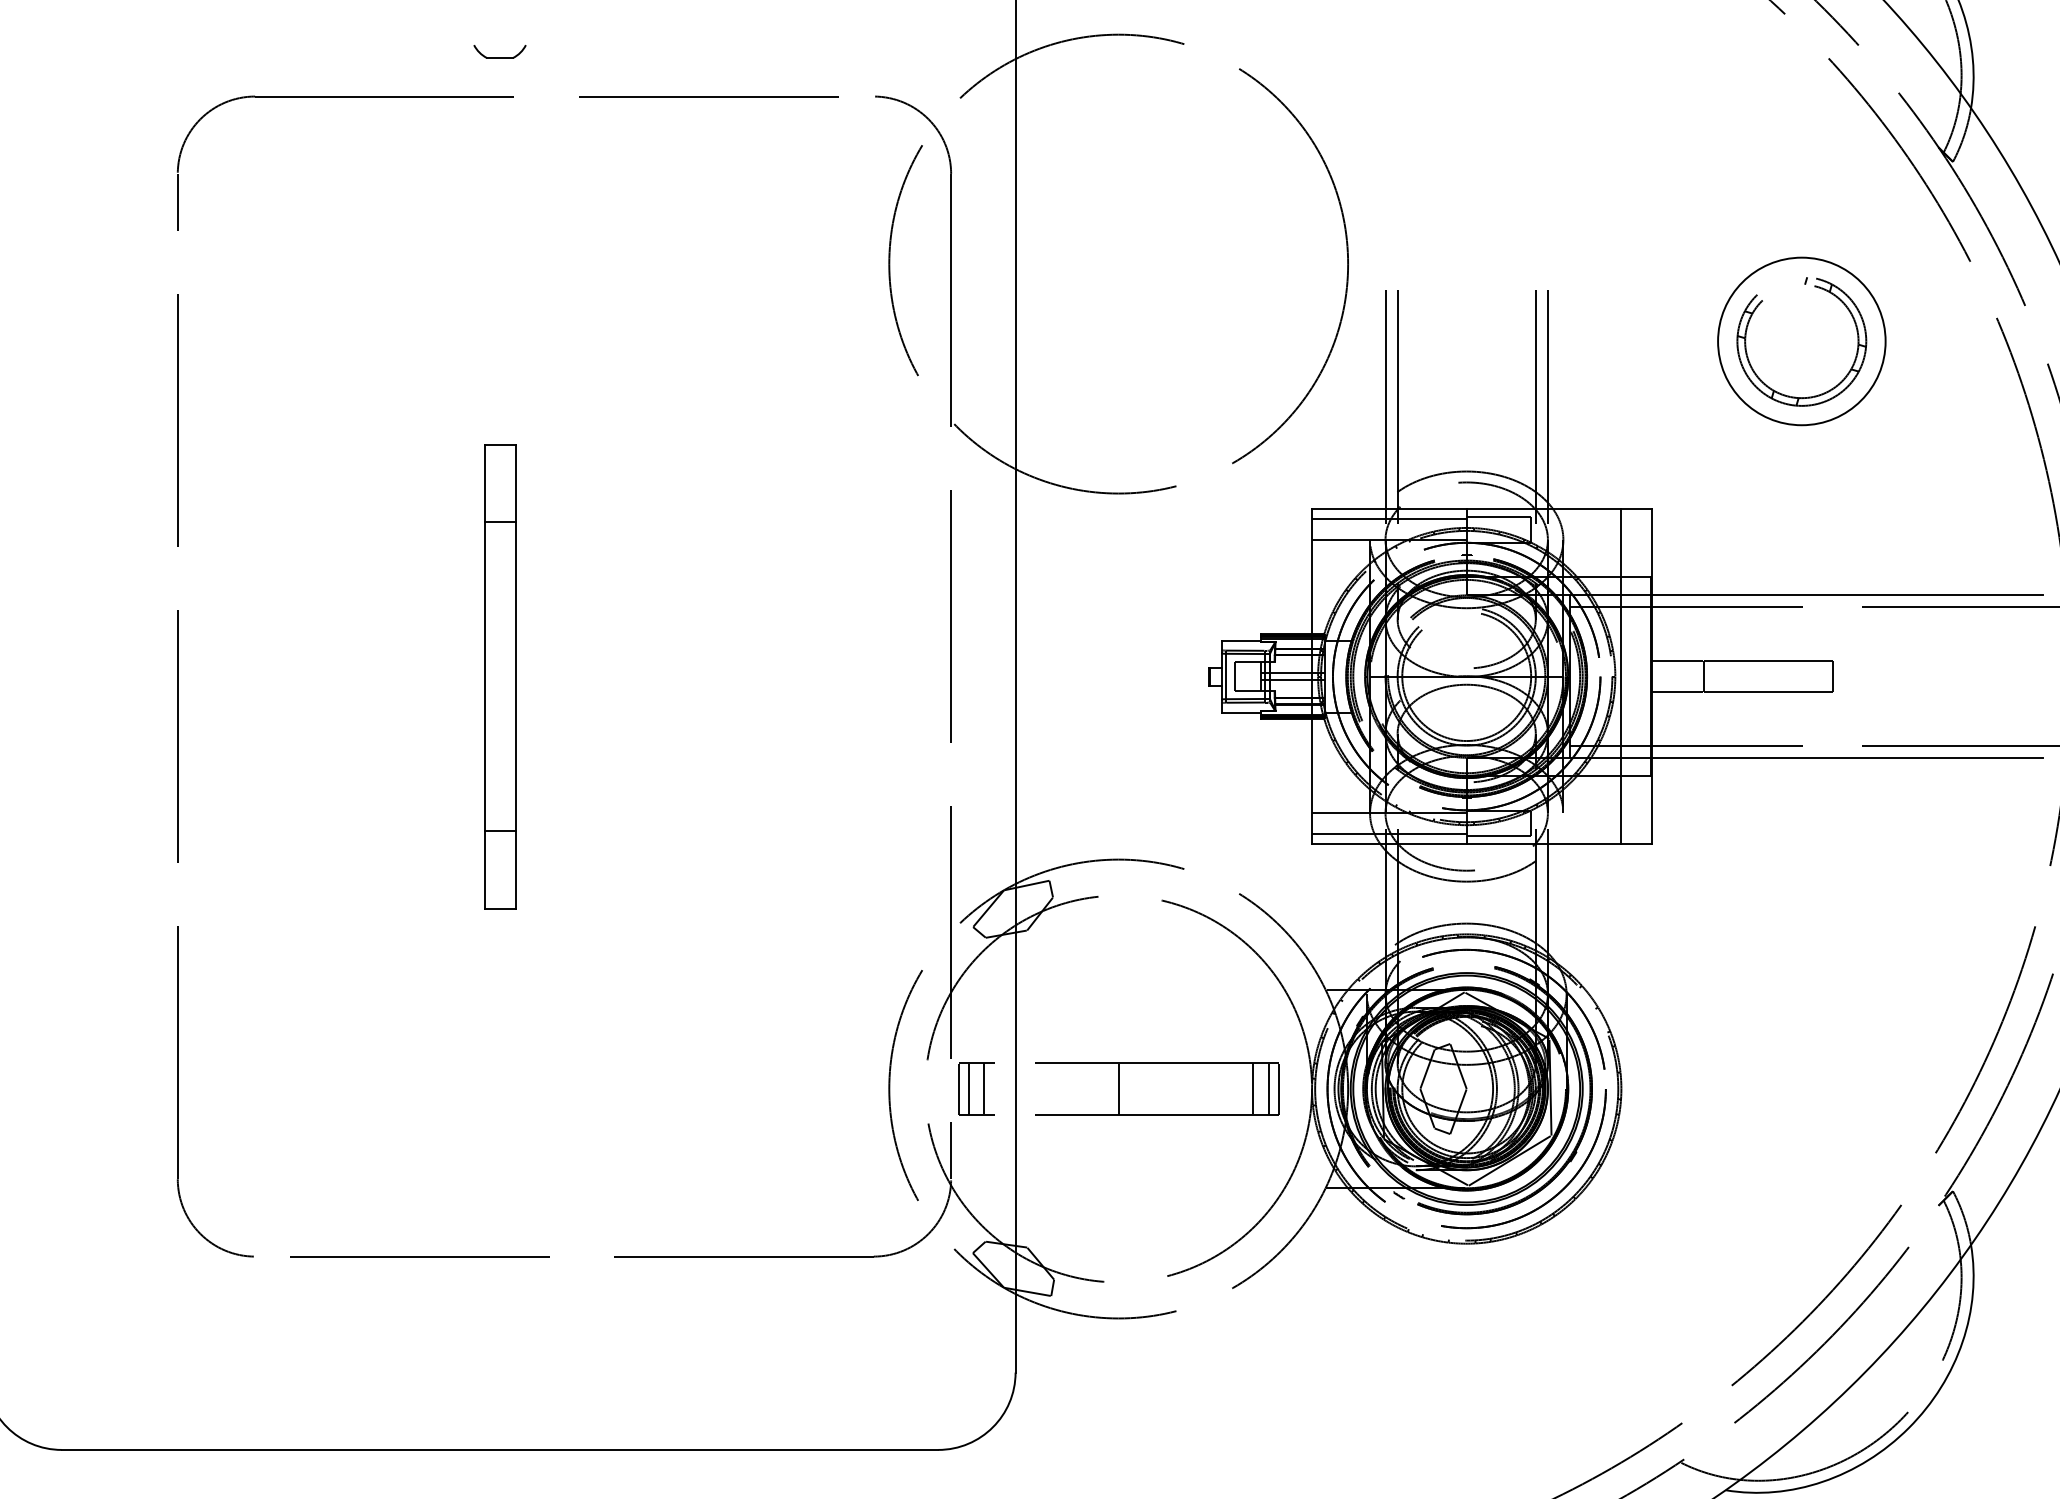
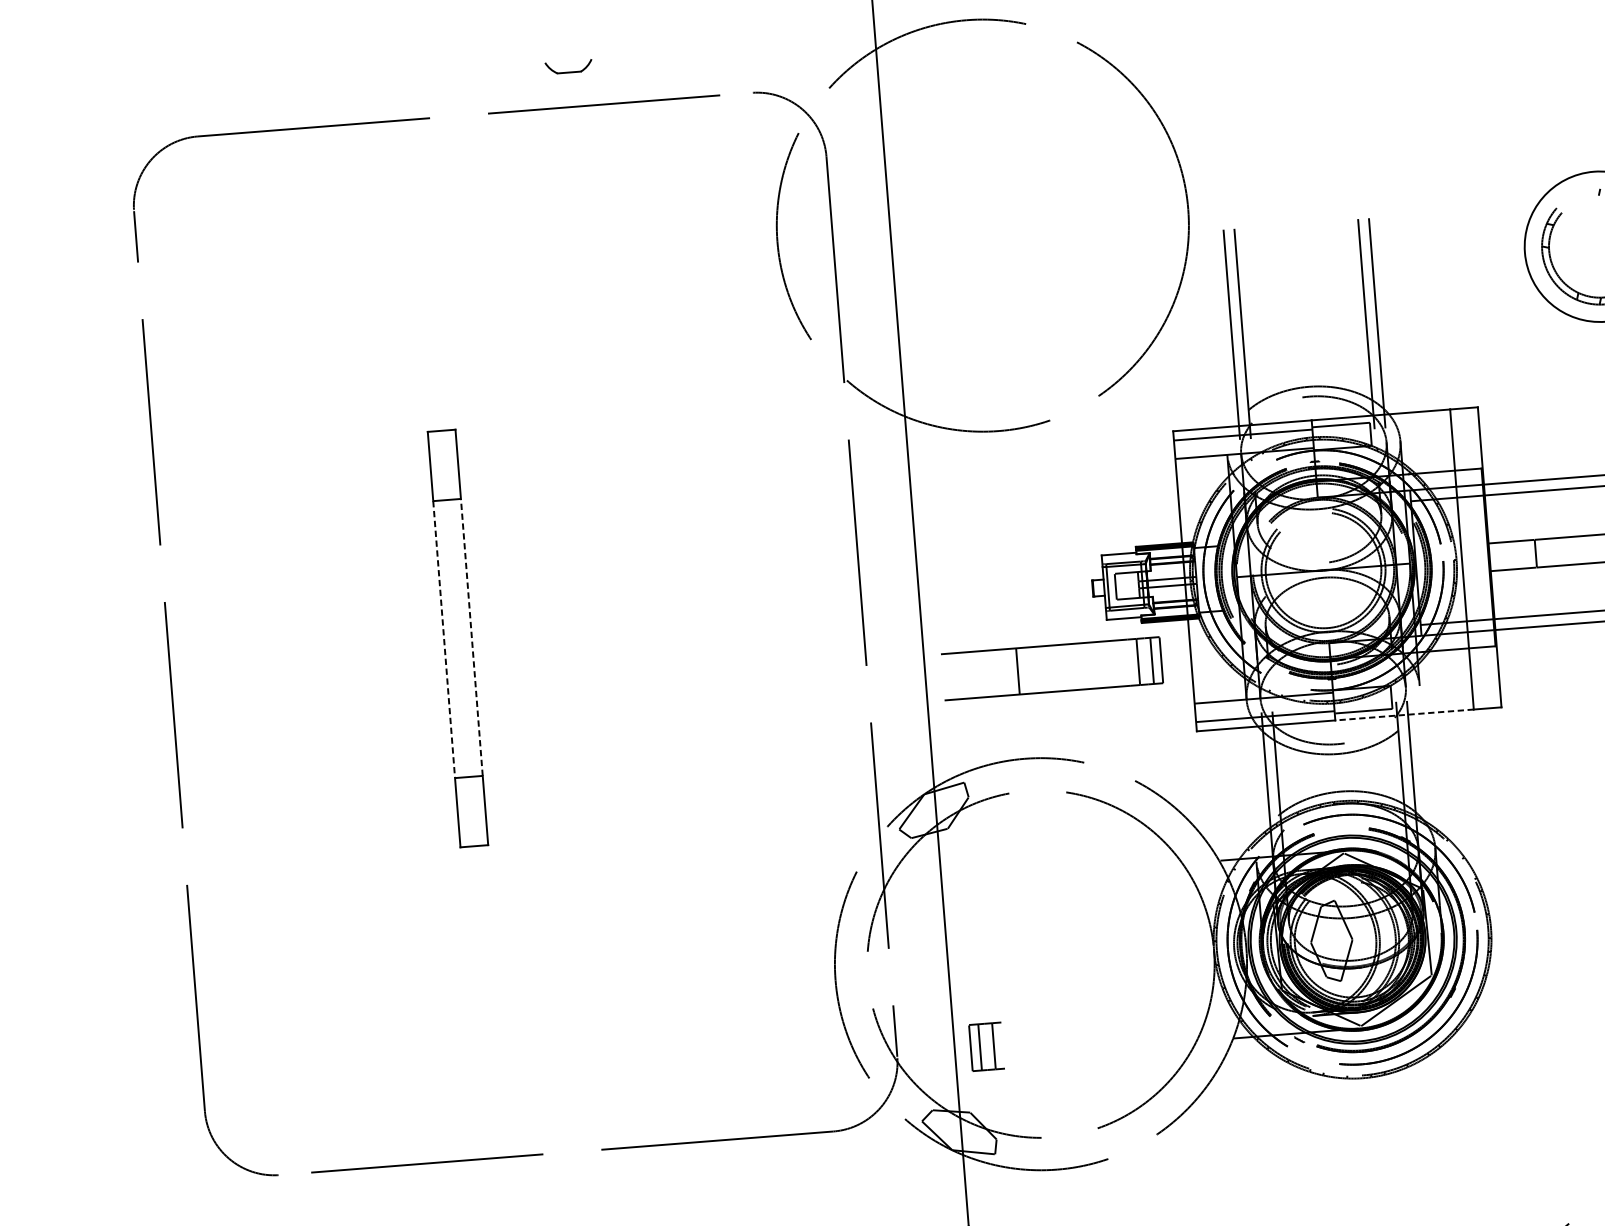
part: (499, 51) -> (568, 66), moved
line: (484, 676) -> (444, 639), solid -> dashed
line: (515, 676) -> (471, 637), solid -> dashed
line: (1543, 844) -> (1404, 715), solid -> dashed
part: (976, 1088) -> (986, 1046), moved
part: (1157, 1088) -> (1052, 668), moved

